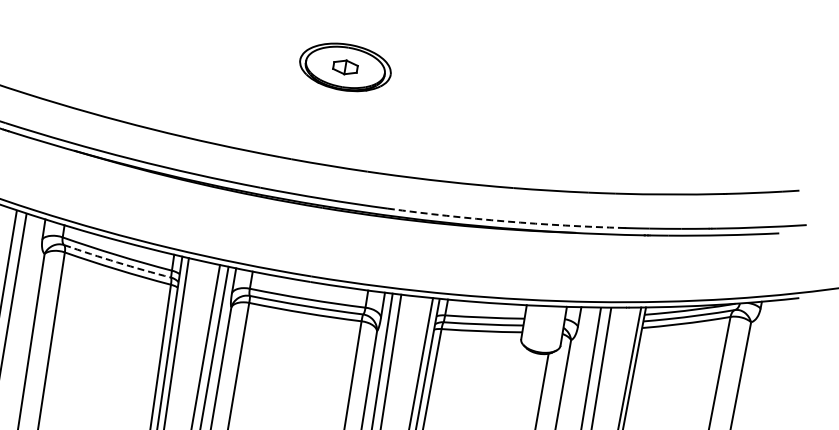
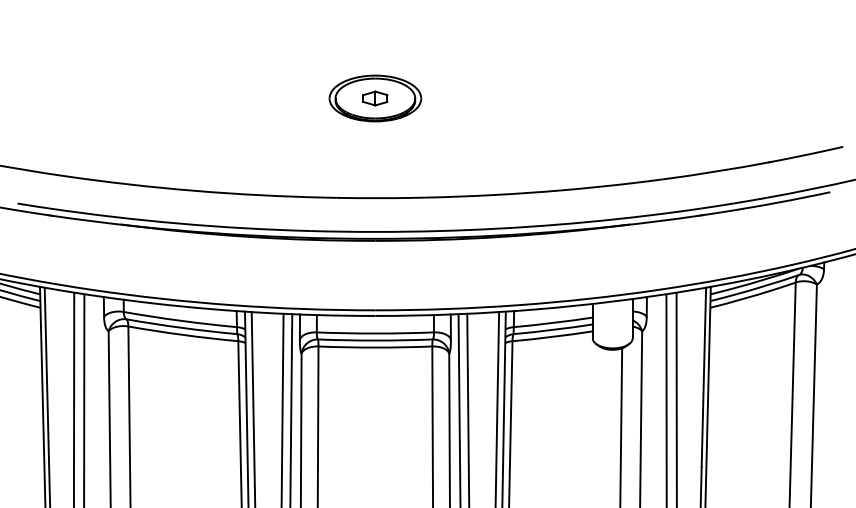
arc: (505, 221) -> (558, 224), dashed -> solid
arc: (117, 262) -> (181, 327), dashed -> solid

